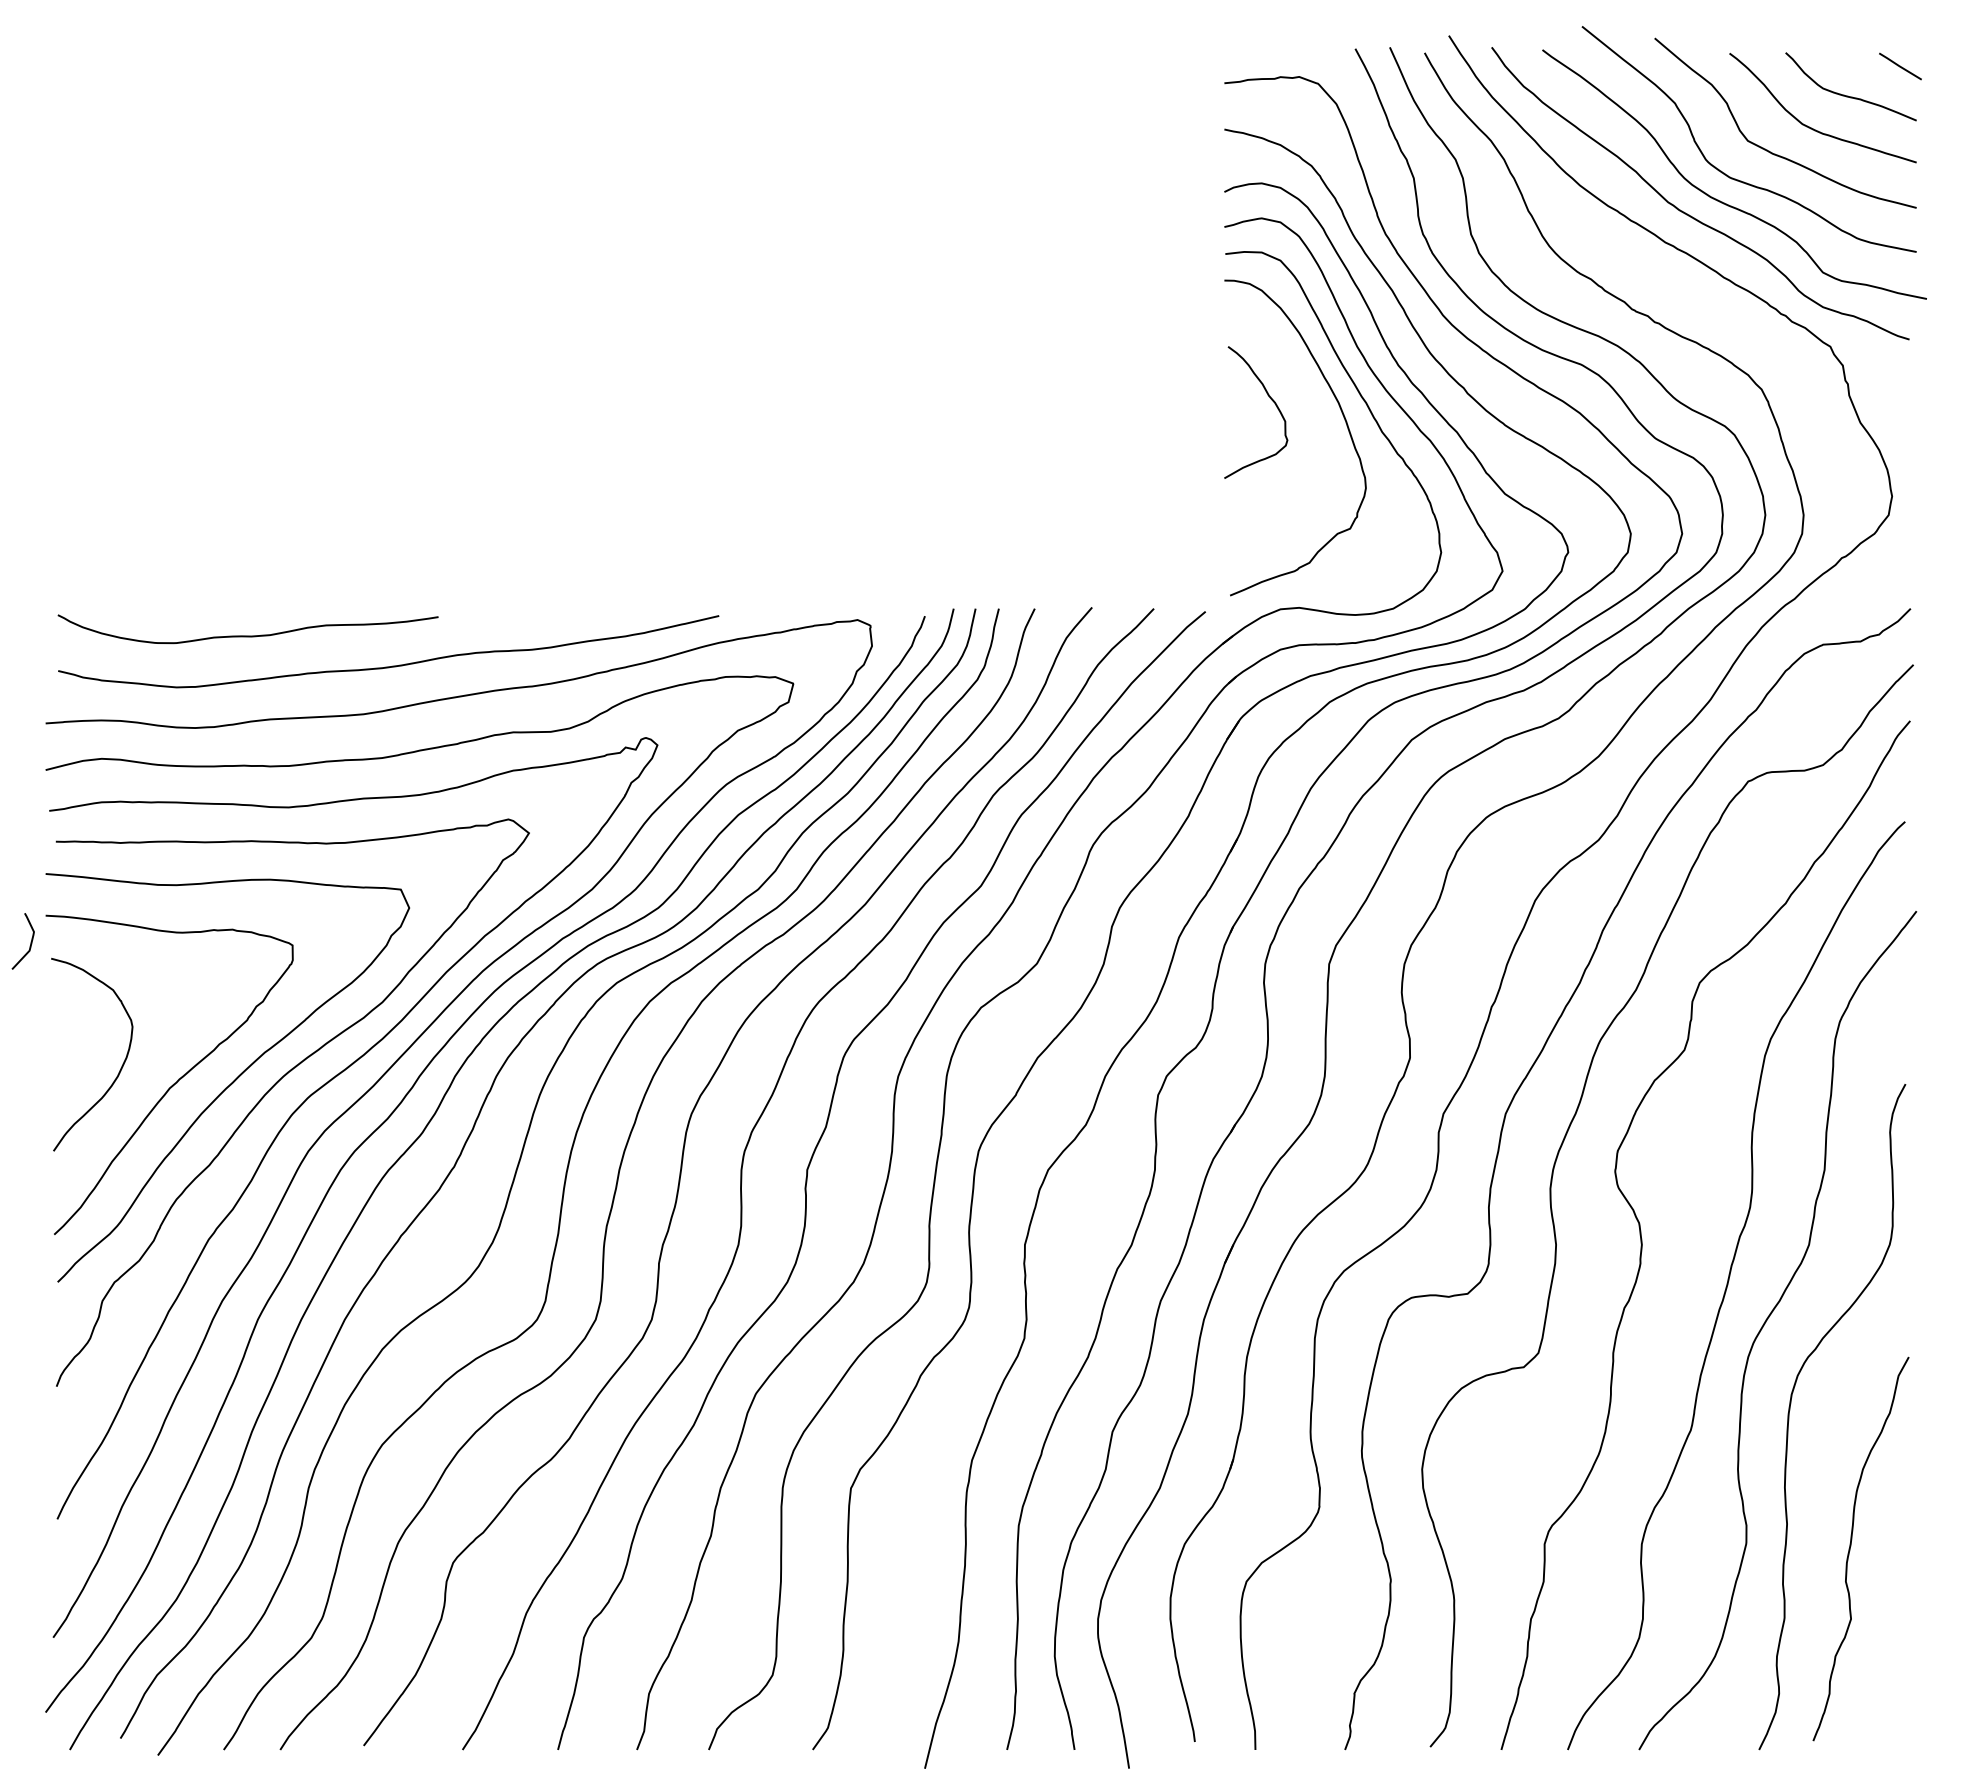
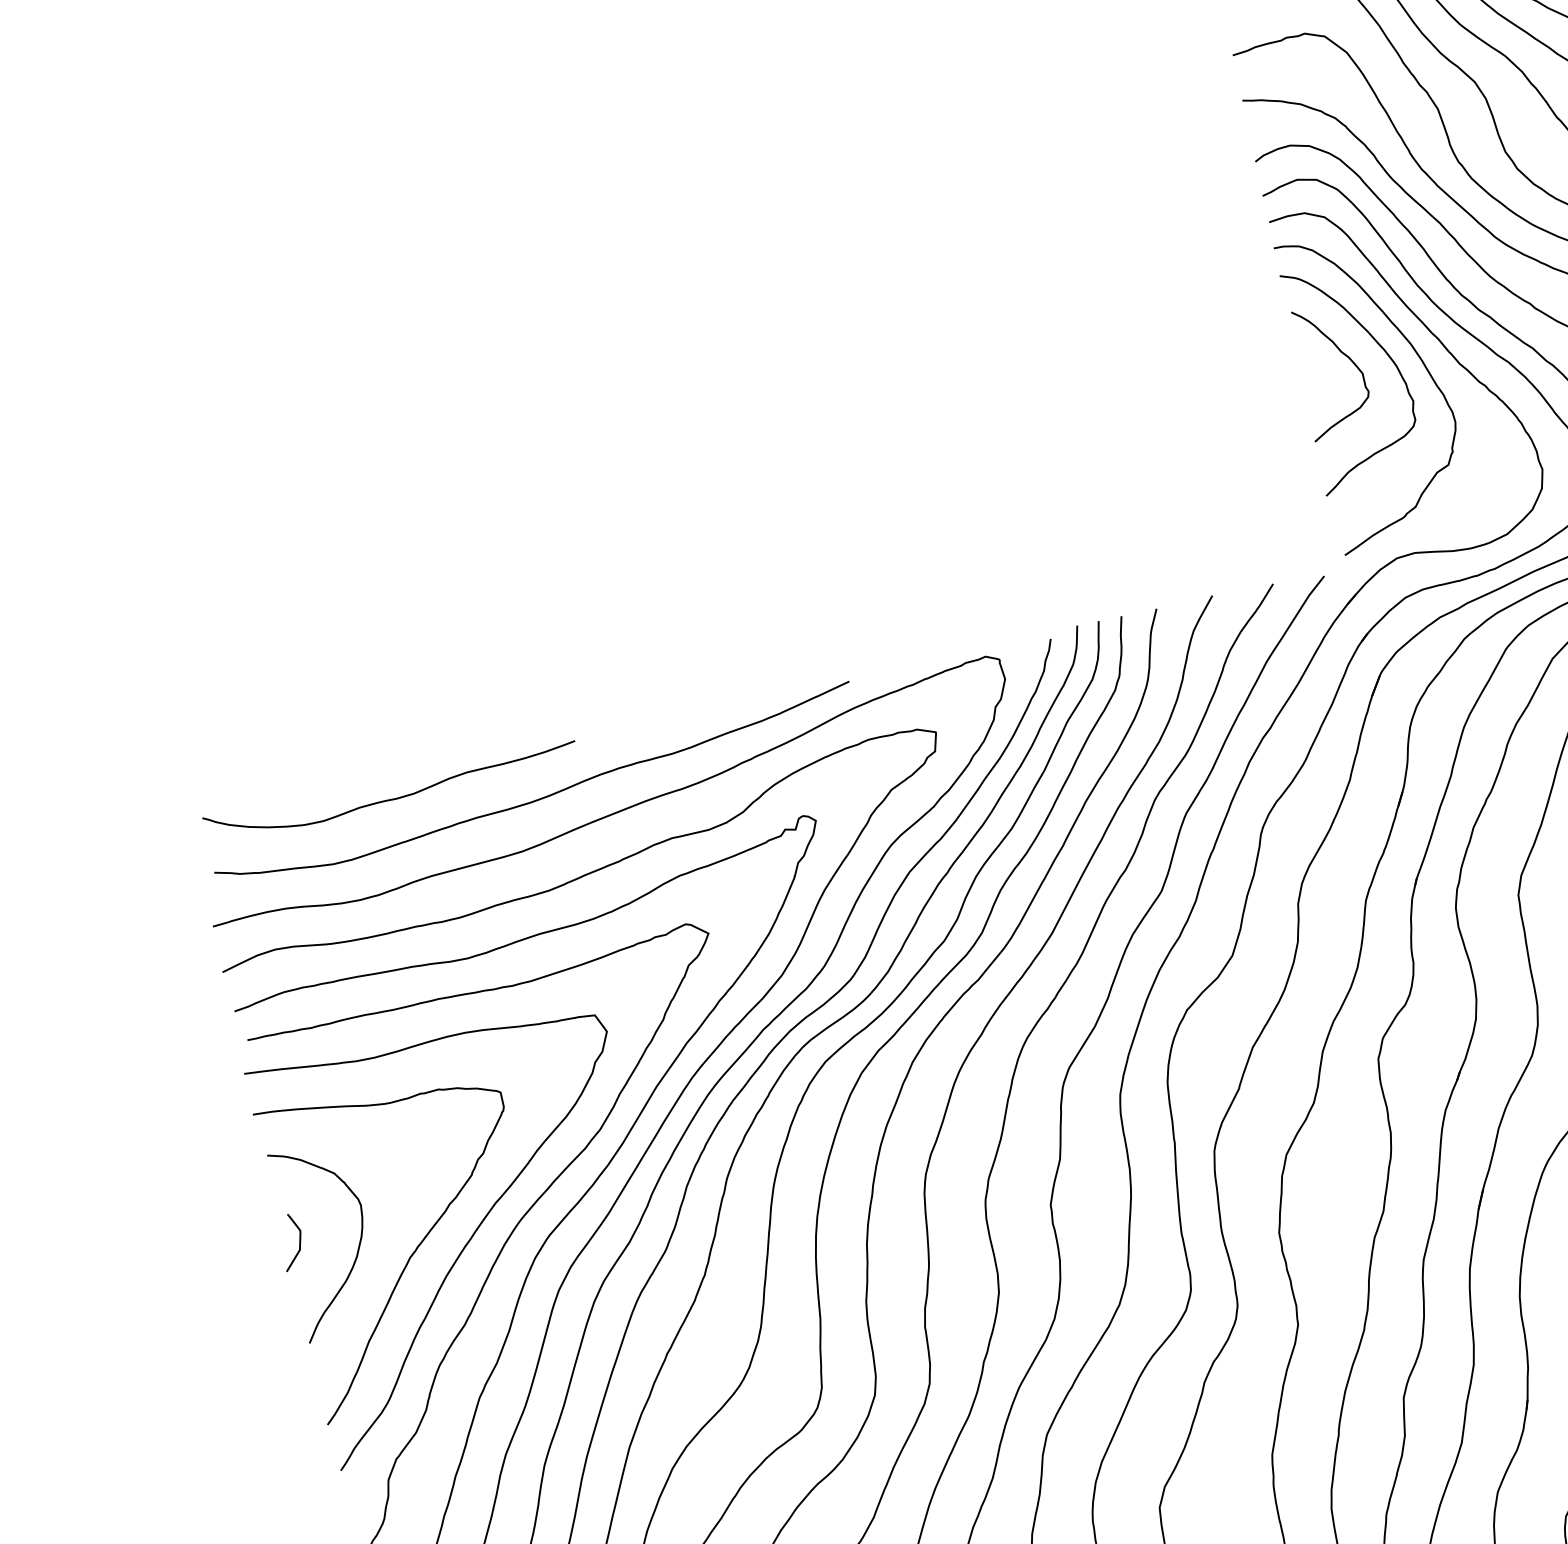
curve: (1308, 400) -> (1380, 348), added
curve: (30, 942) -> (299, 1241), moved

